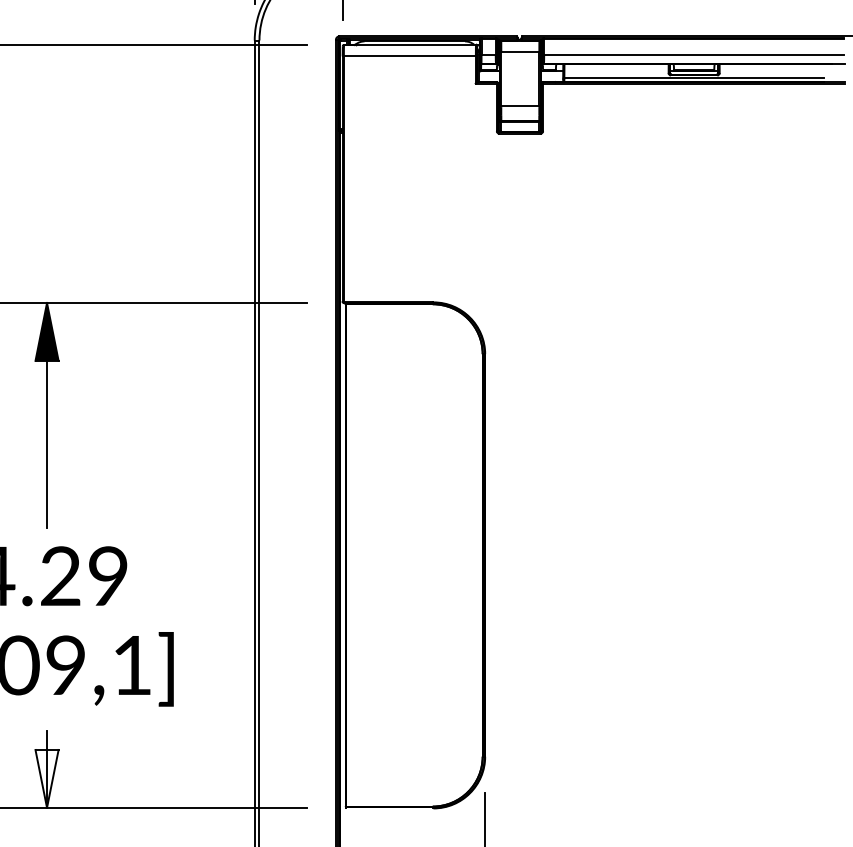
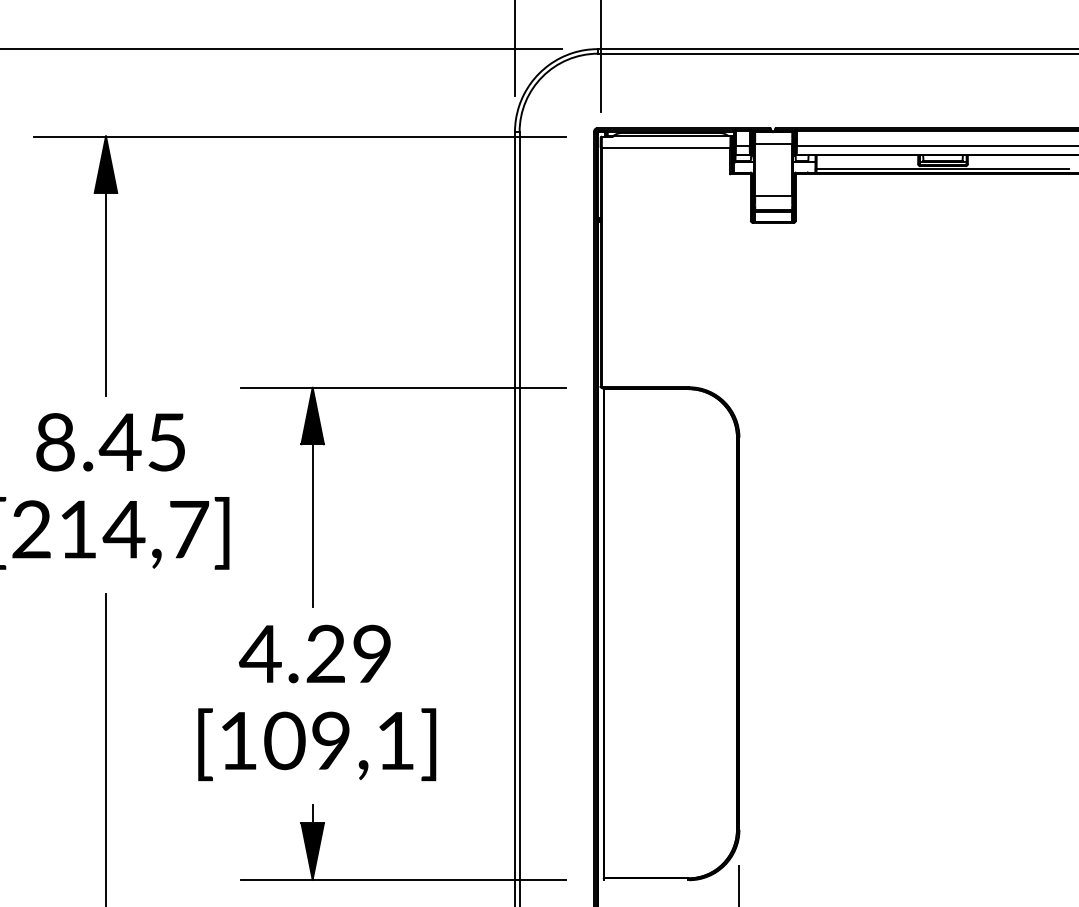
fill: (46, 778) -> (312, 851), added

